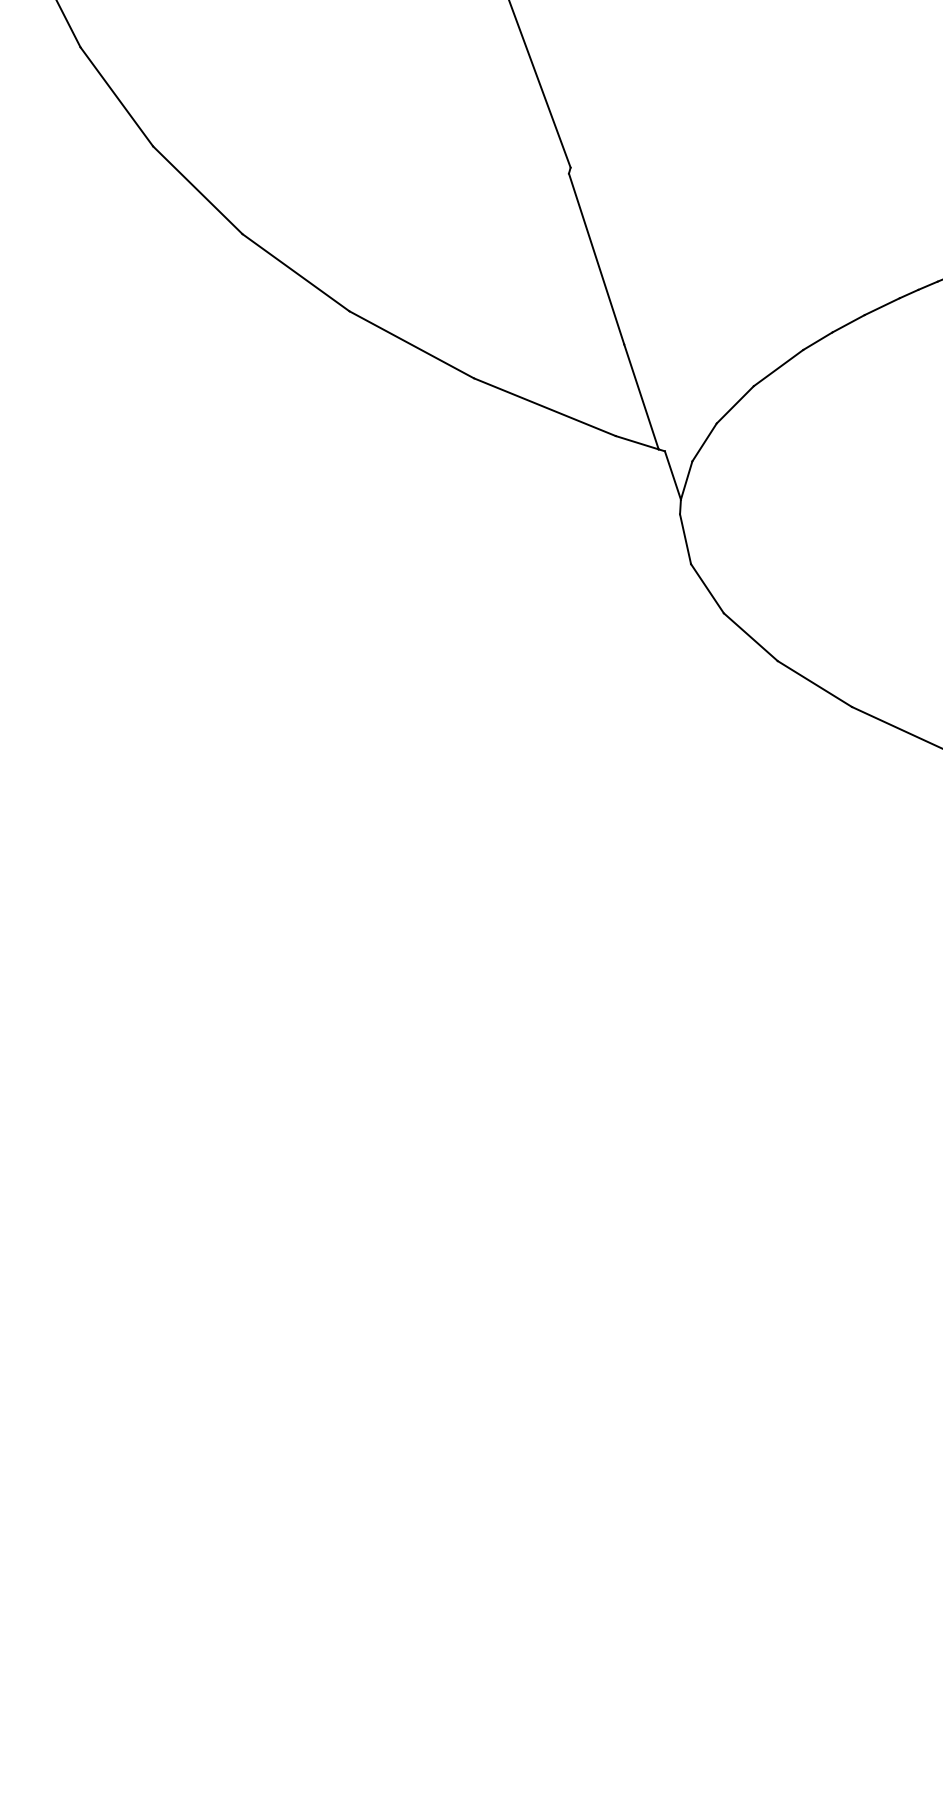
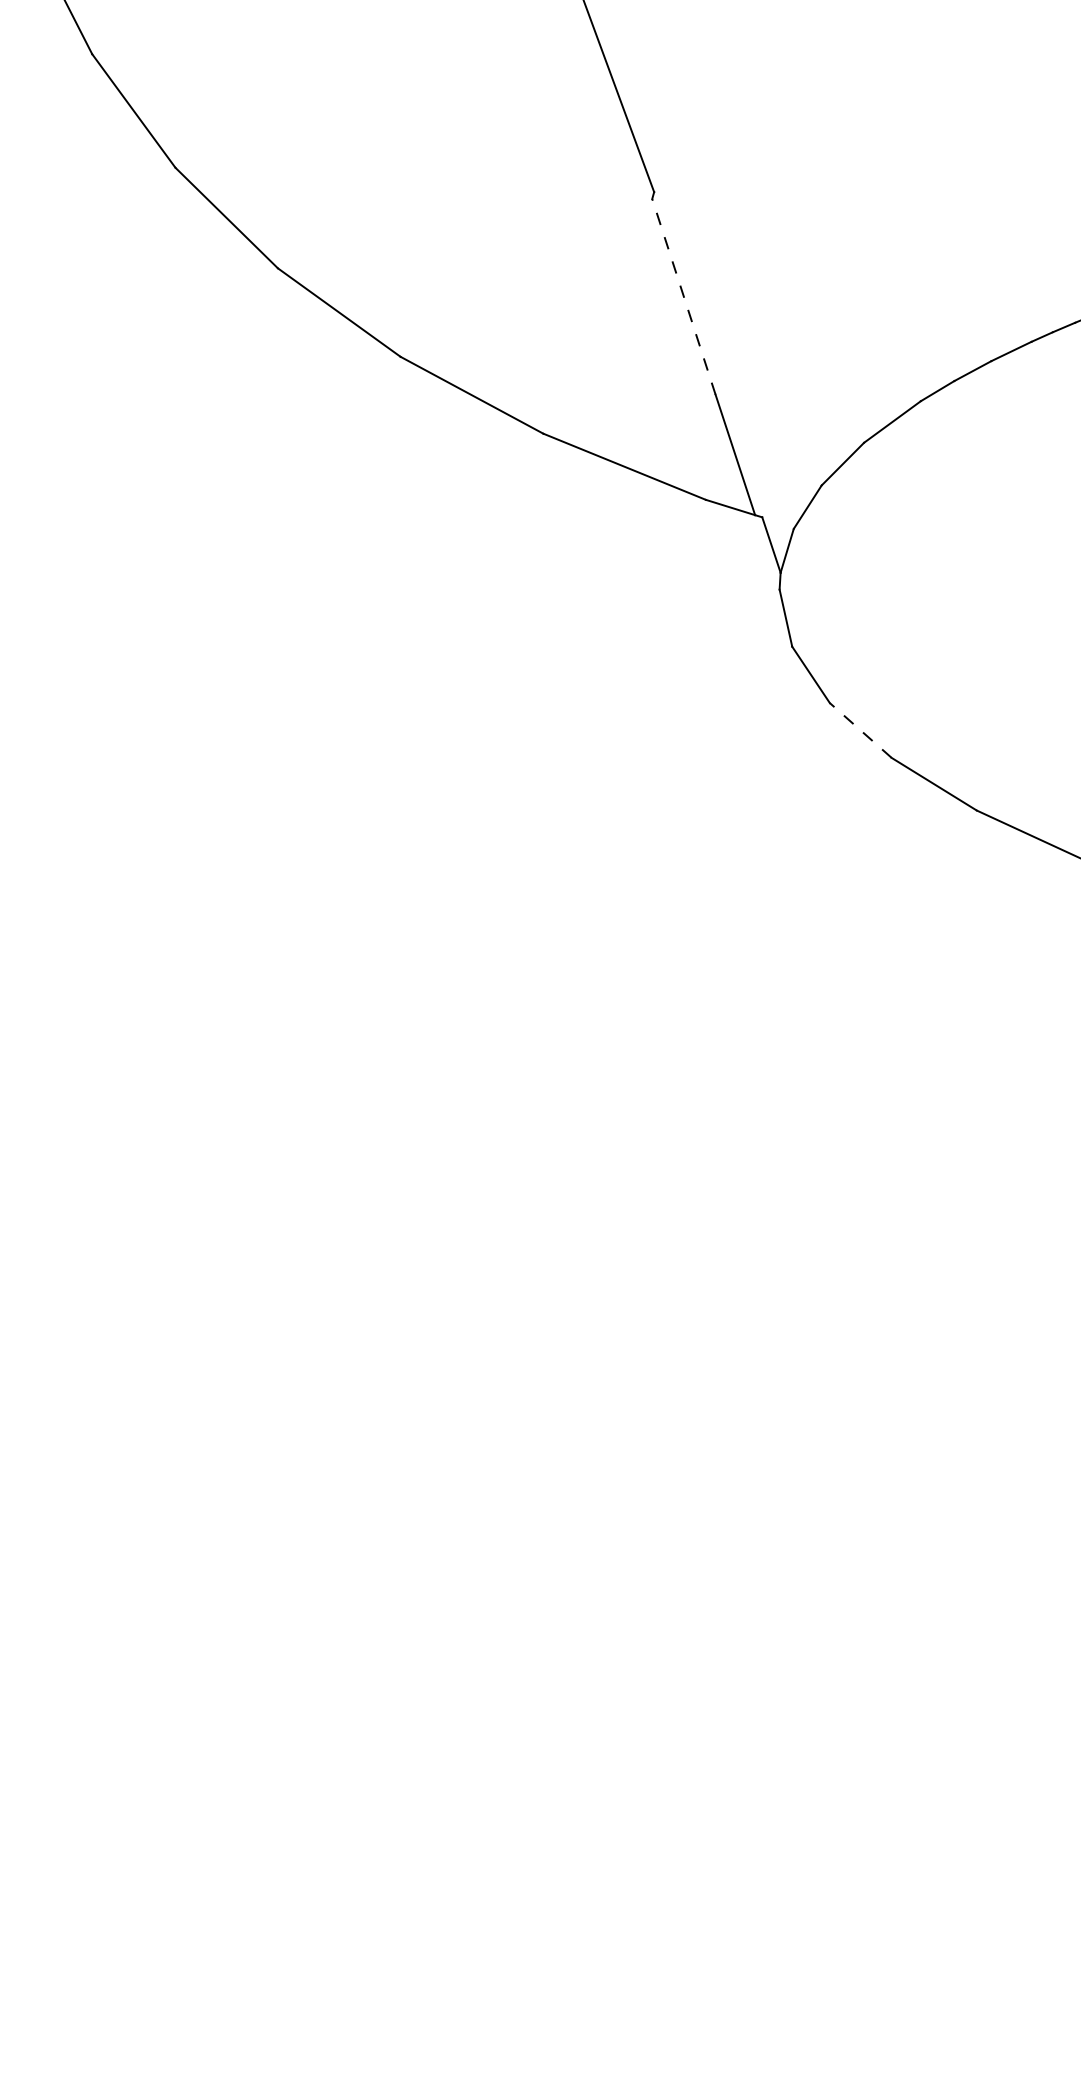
line: (596, 259) -> (683, 297), solid -> dashed
line: (750, 636) -> (860, 729), solid -> dashed

